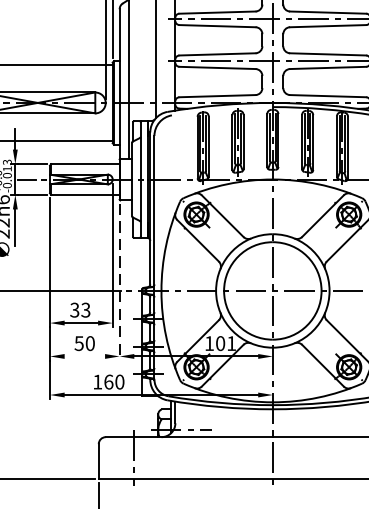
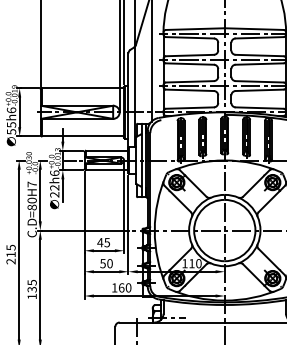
line: (119, 282) -> (128, 225), dashed -> solid
text: (79, 309) -> (103, 242), 33 -> 45
text: (226, 343) -> (195, 263), 101 -> 110
line: (84, 356) -> (106, 271), added

